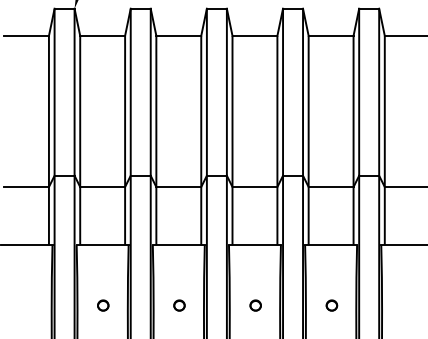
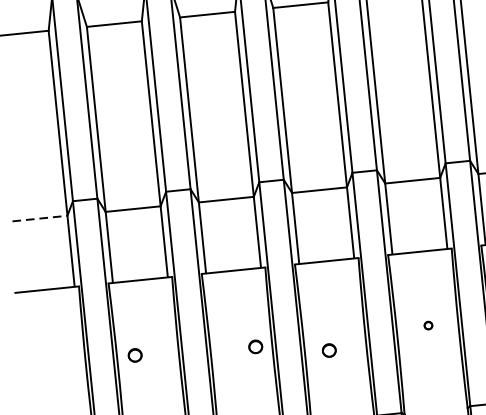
line: (27, 187) -> (41, 218), solid -> dashed
part: (103, 305) -> (135, 355), moved
part: (179, 305) -> (255, 346), moved
part: (255, 305) -> (329, 350), moved
part: (331, 305) -> (427, 325), size x0.6

